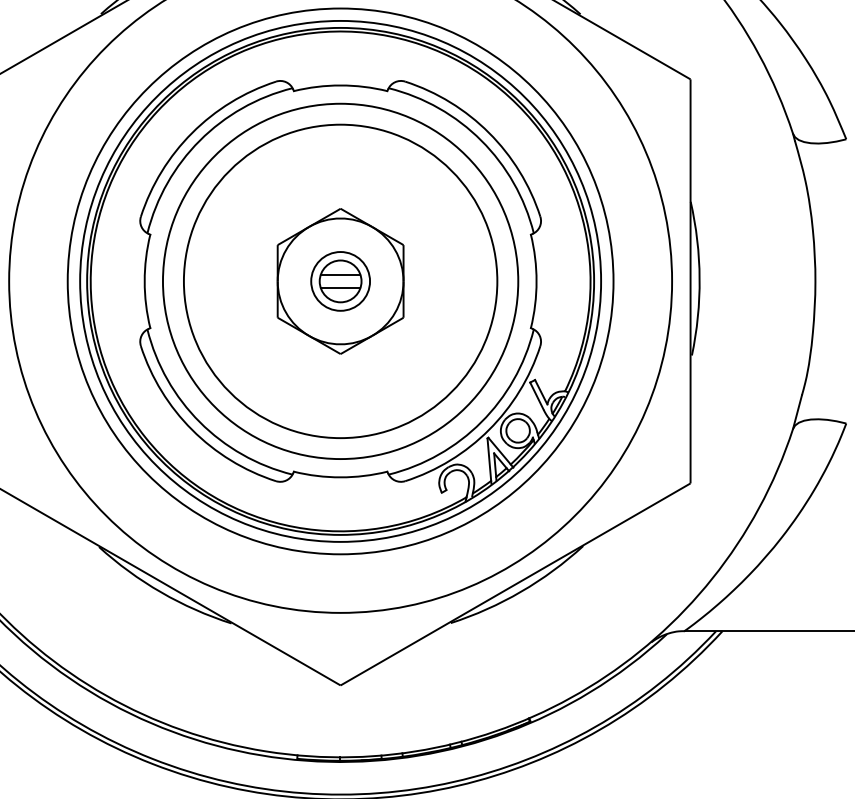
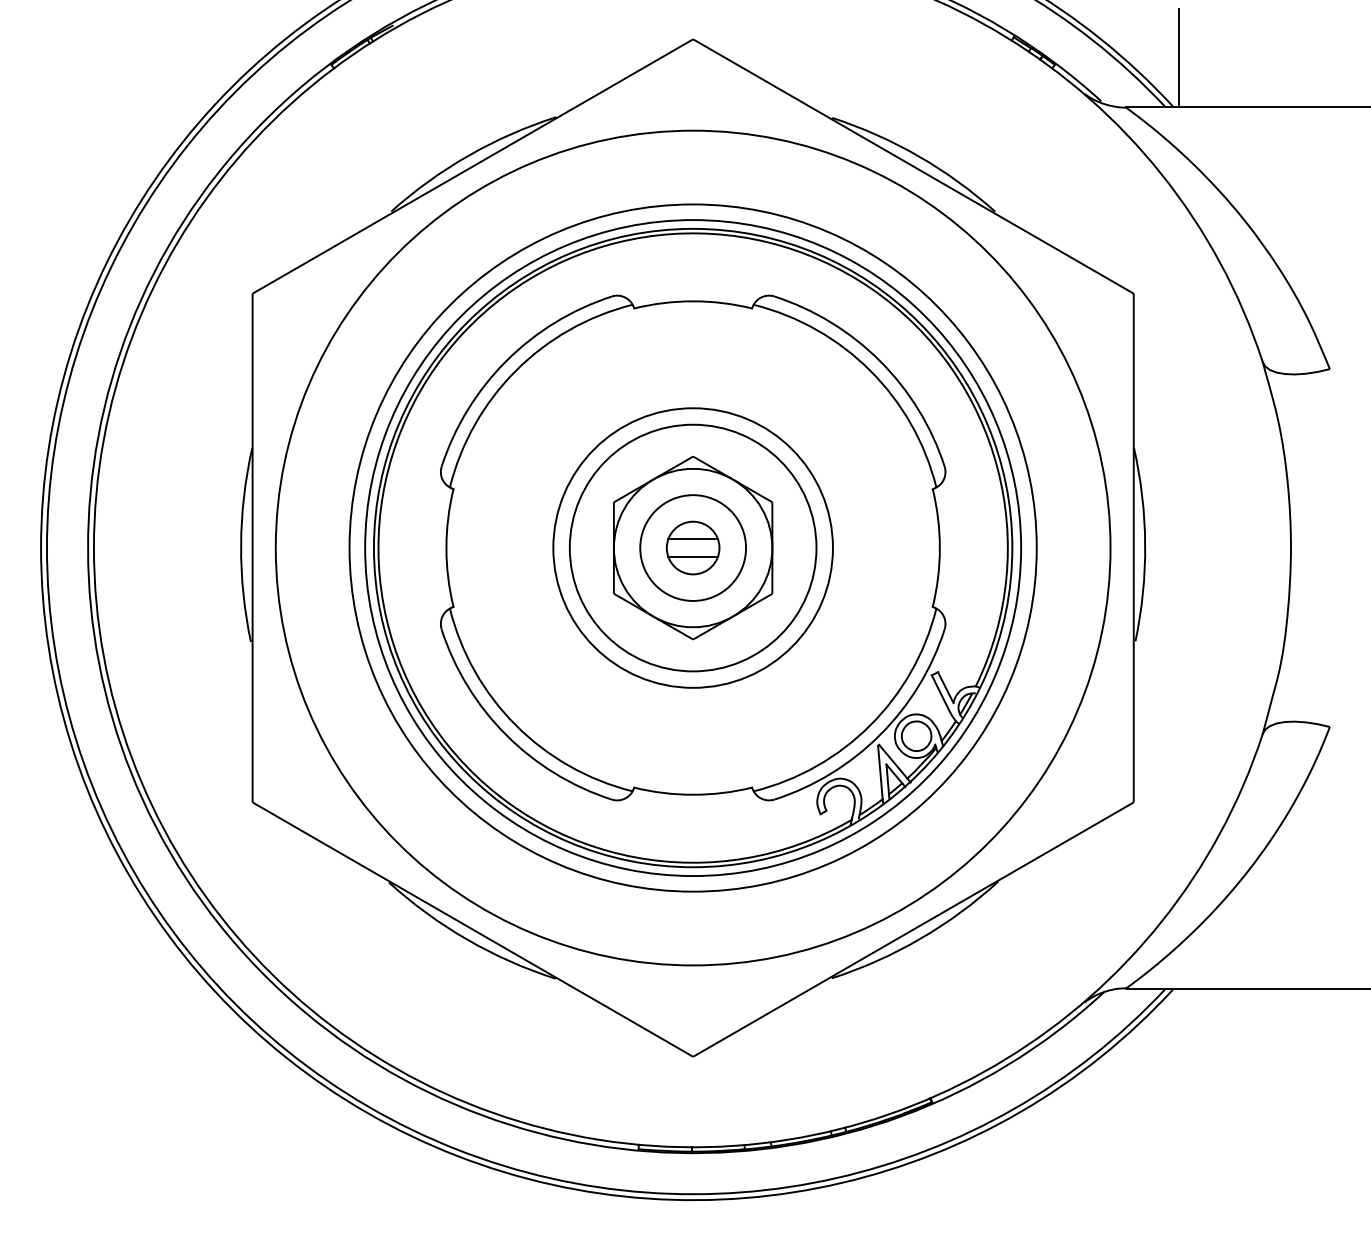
circle: (340, 280) -> (692, 547), size x0.62
circle: (340, 280) -> (692, 547), size x0.62
circle: (340, 280) -> (693, 547), size x1.43

